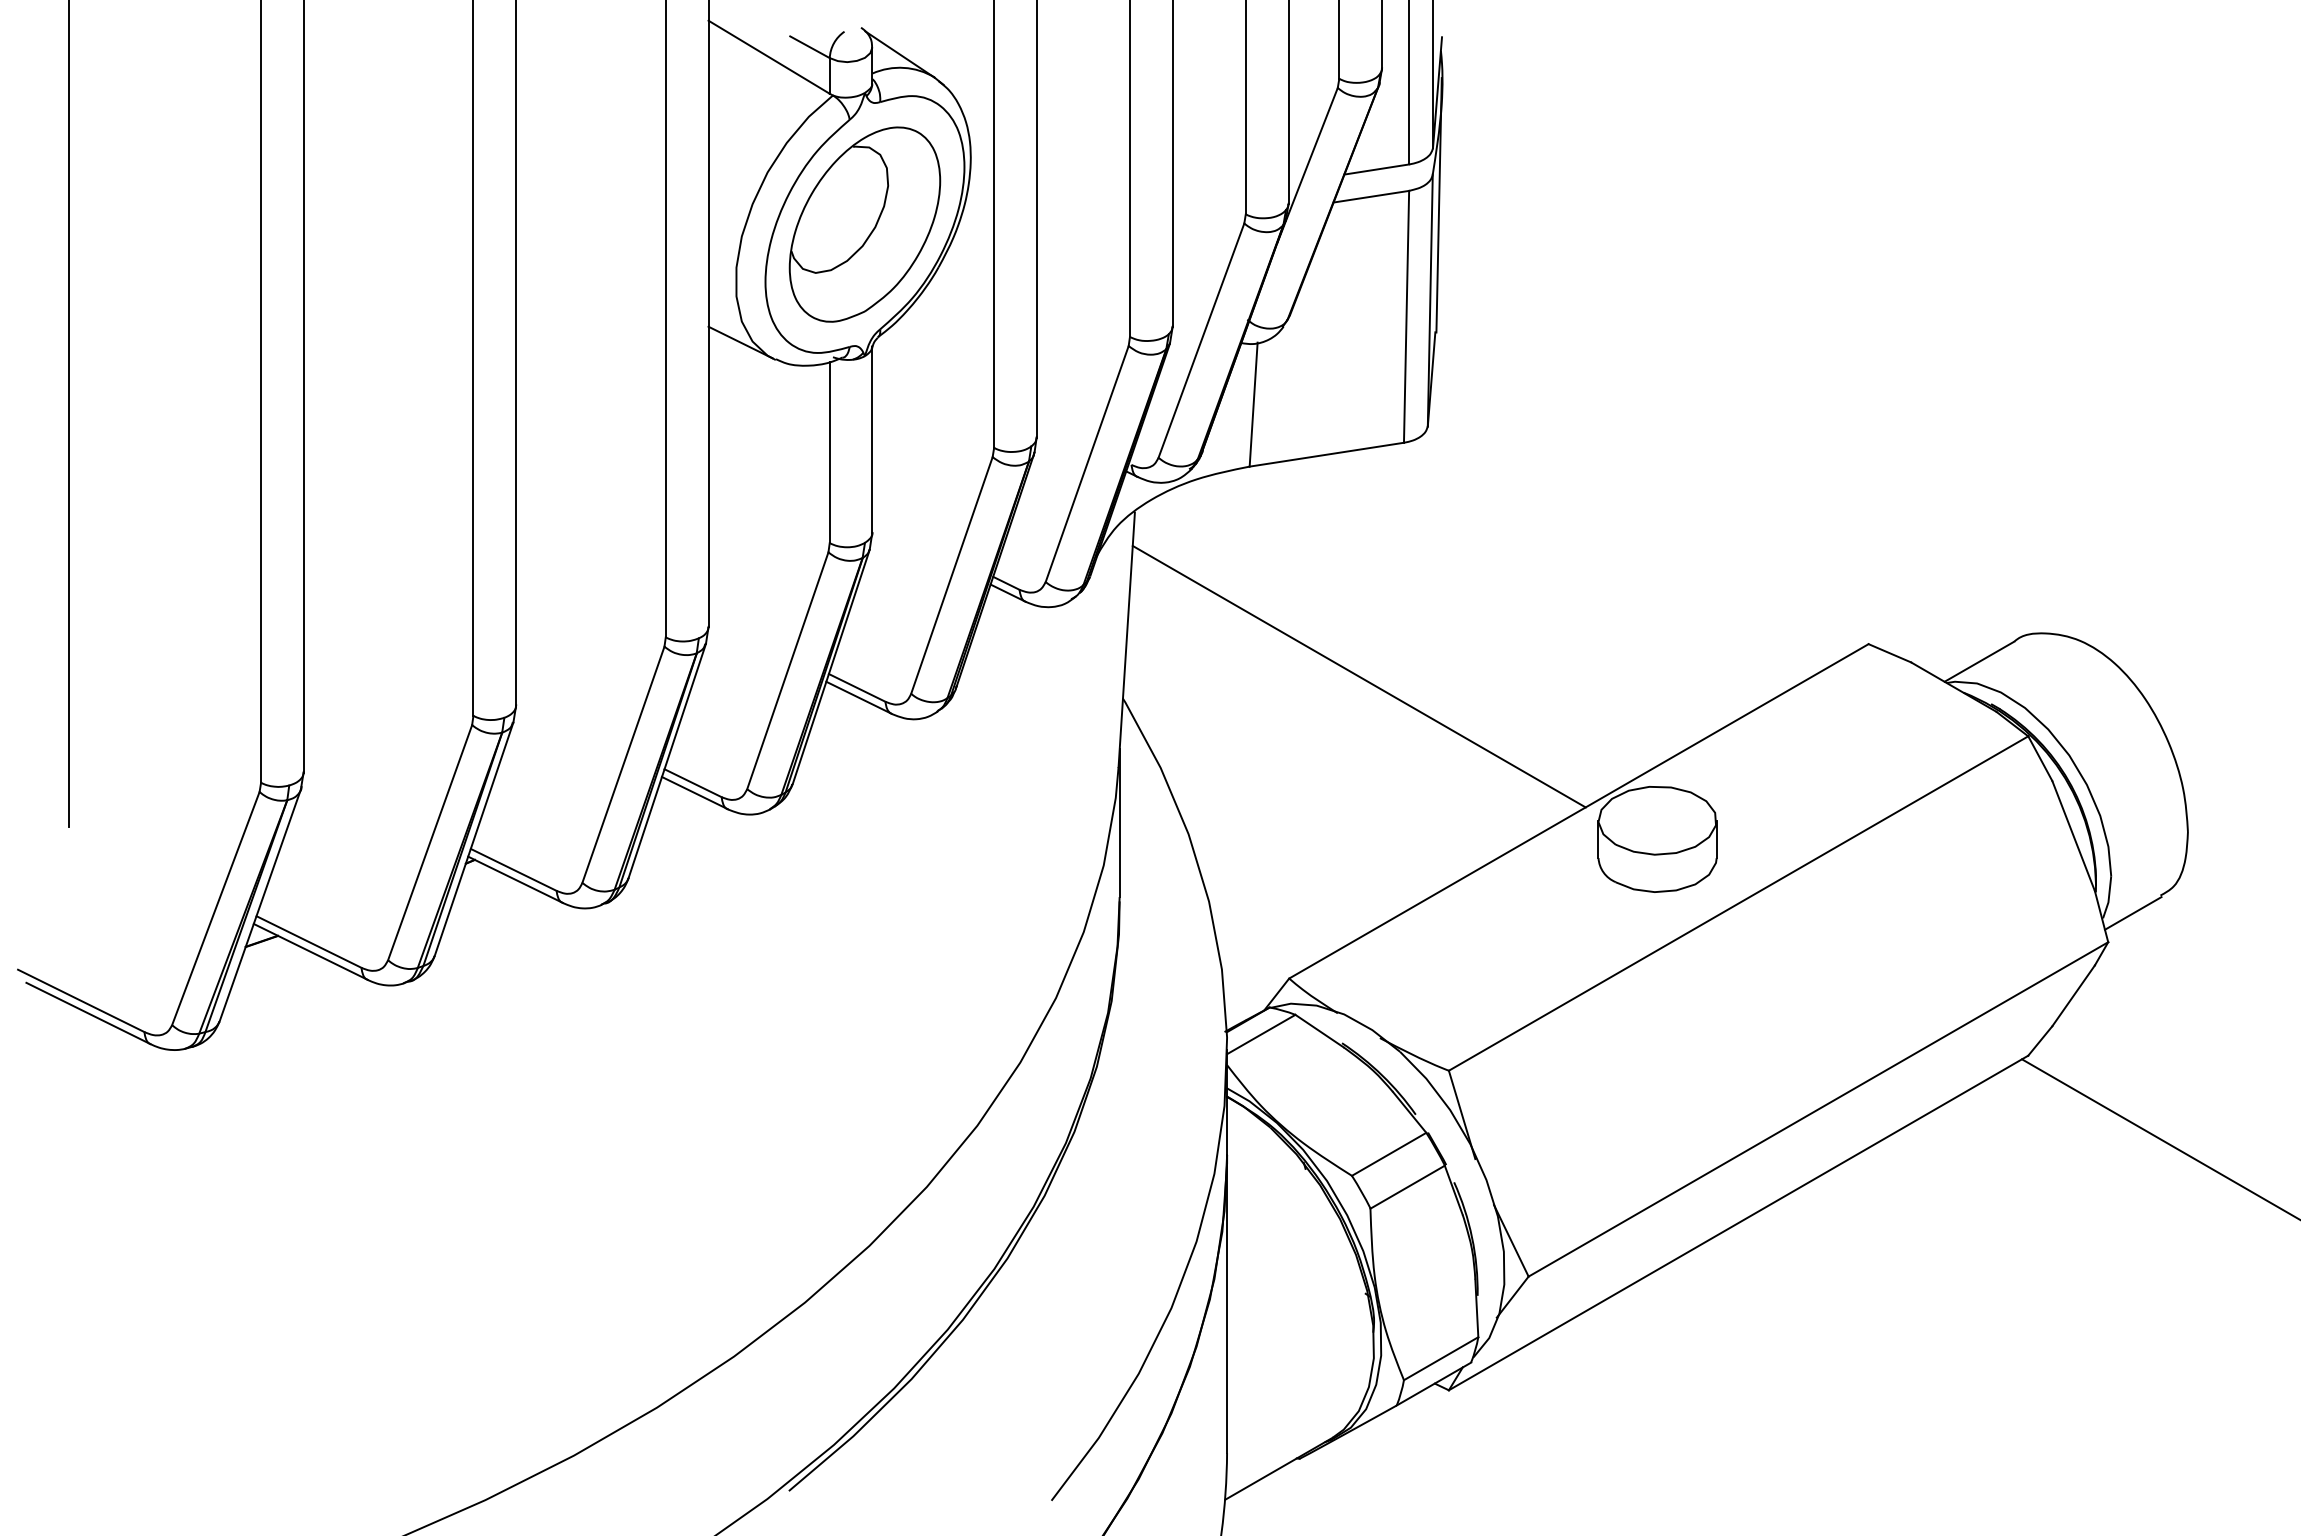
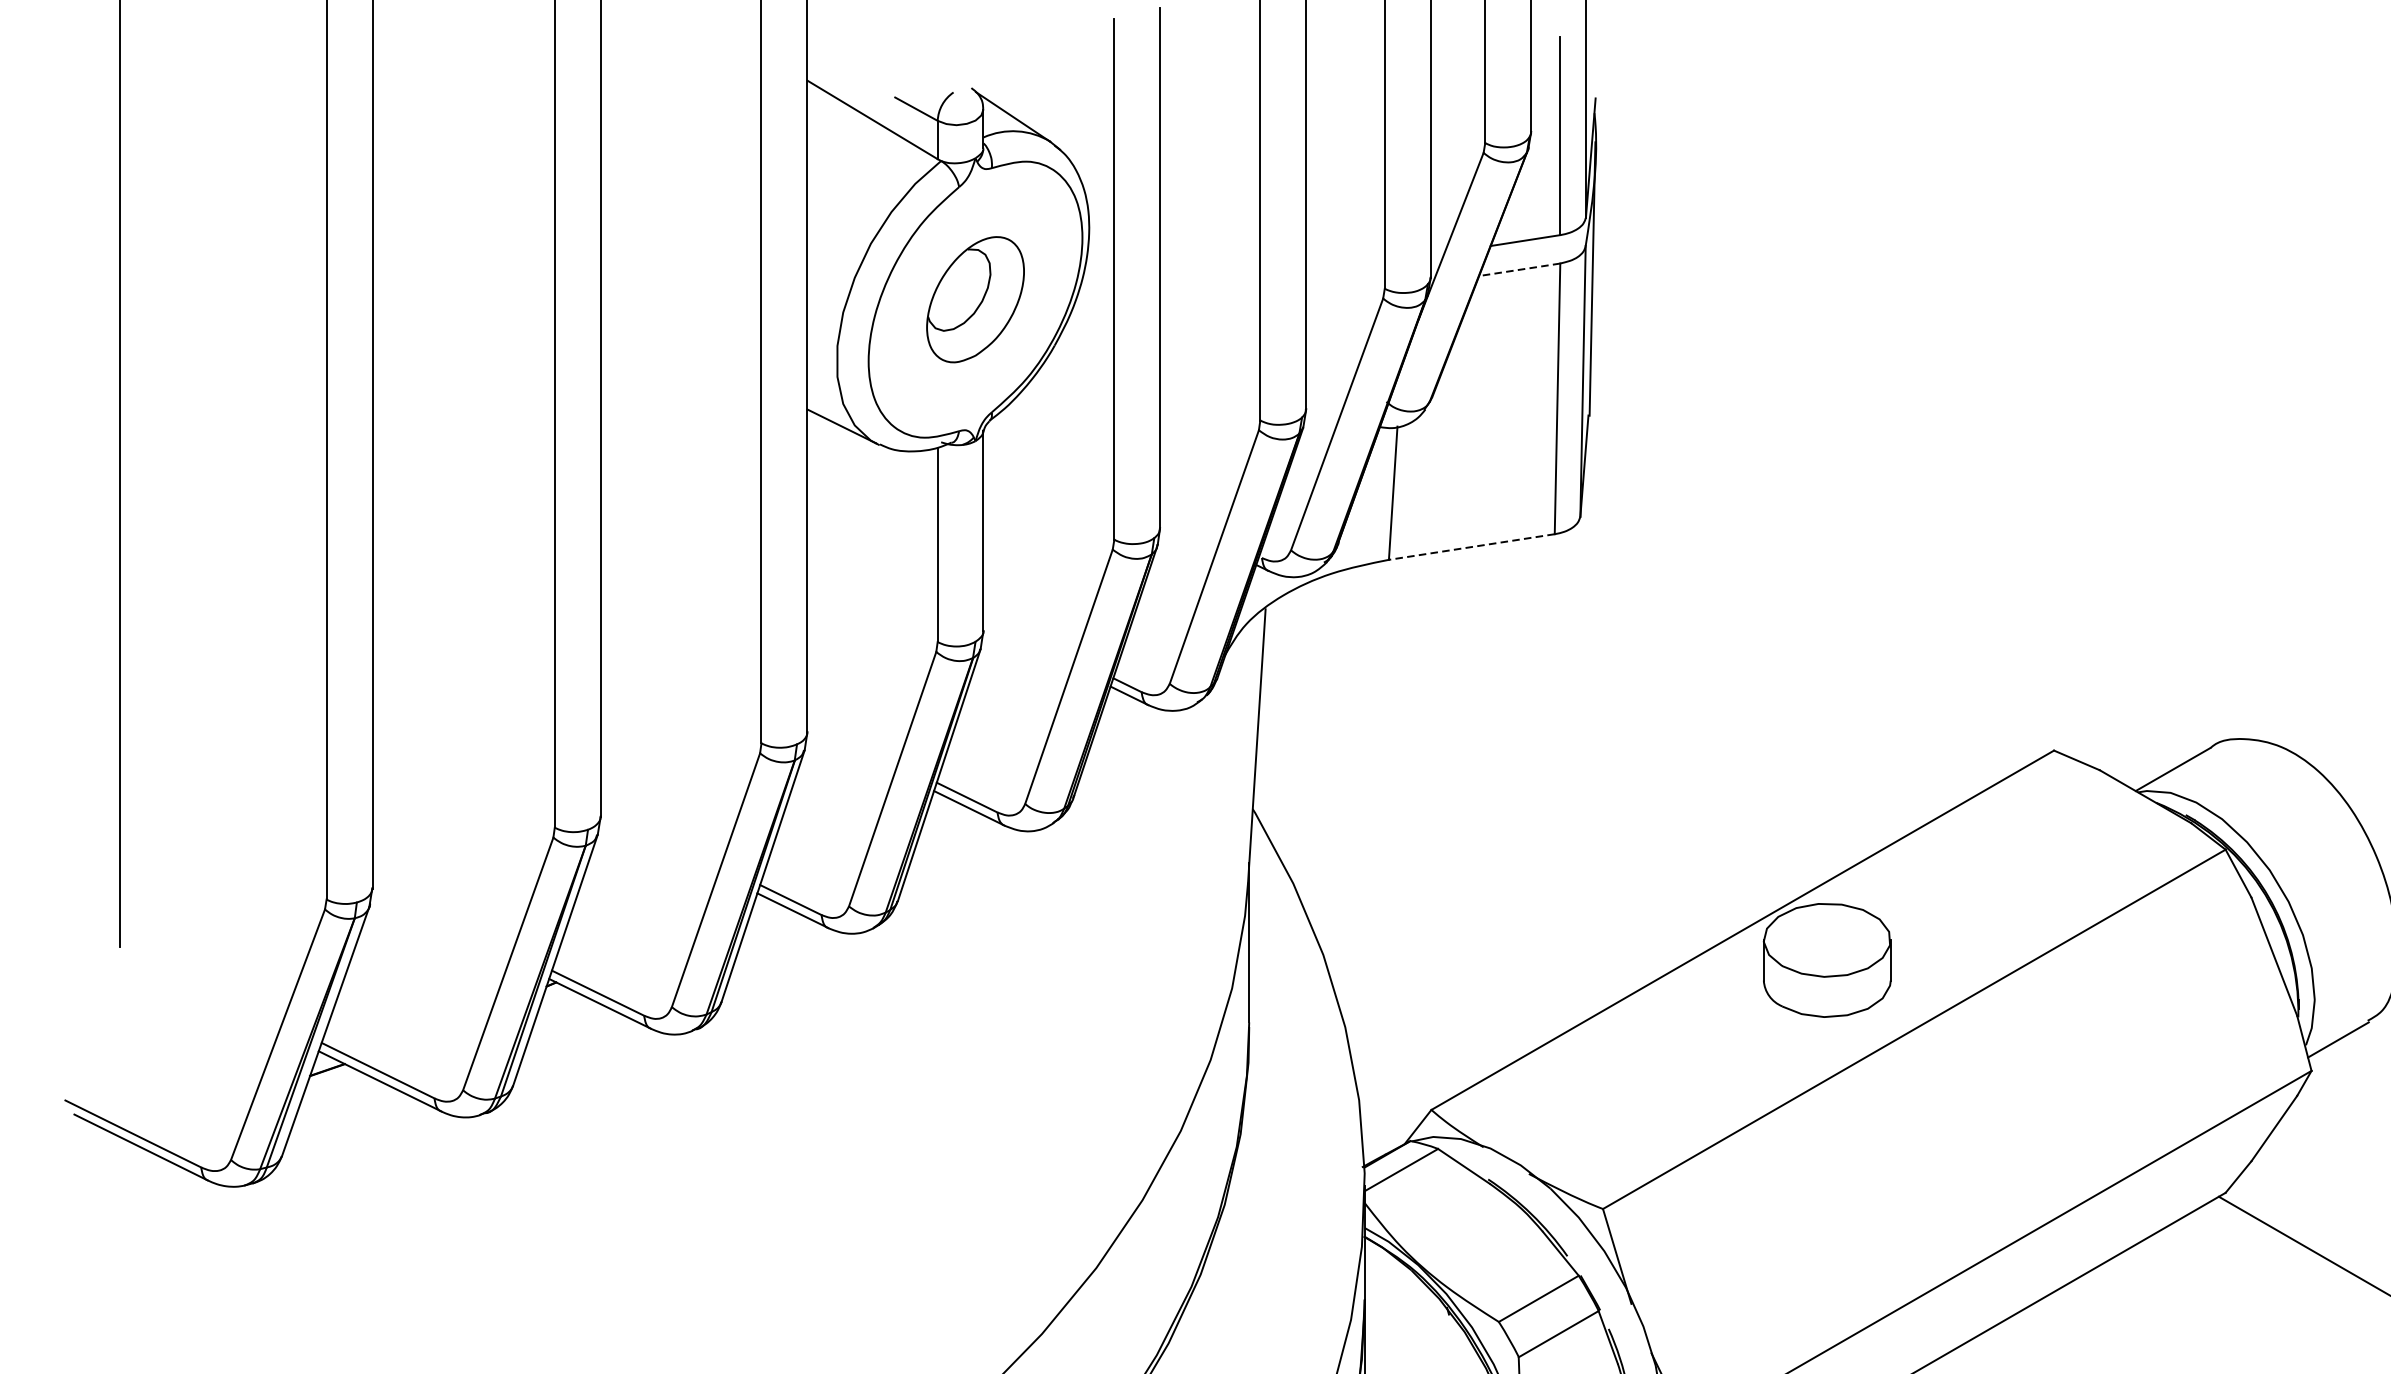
line: (1370, 196) -> (1518, 269), solid -> dashed
part: (864, 224) -> (975, 299), size x0.6
line: (1326, 454) -> (1471, 546), solid -> dashed
line: (1358, 676) -> (1505, 785), removed

